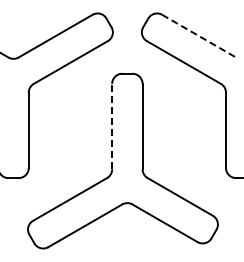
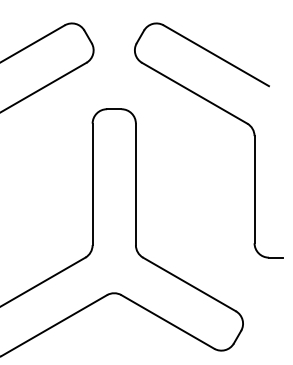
line: (199, 36) -> (216, 56), dashed -> solid
line: (112, 126) -> (93, 184), dashed -> solid

